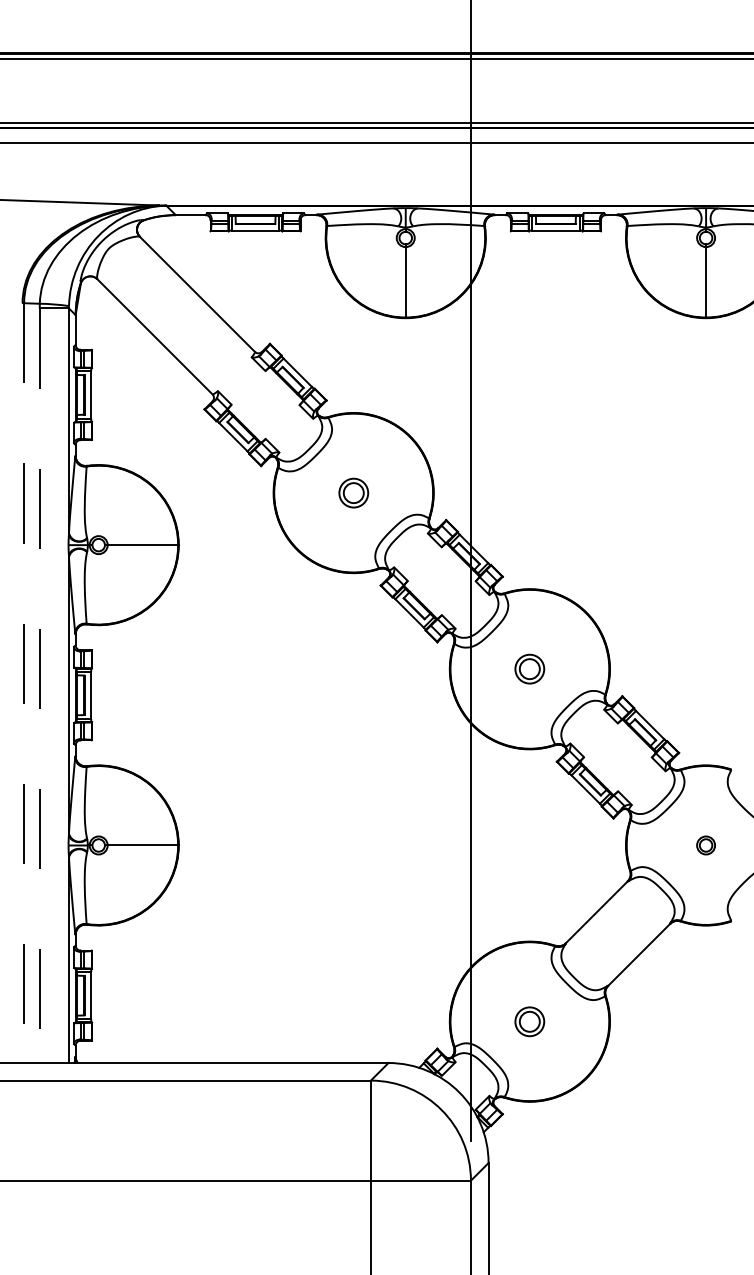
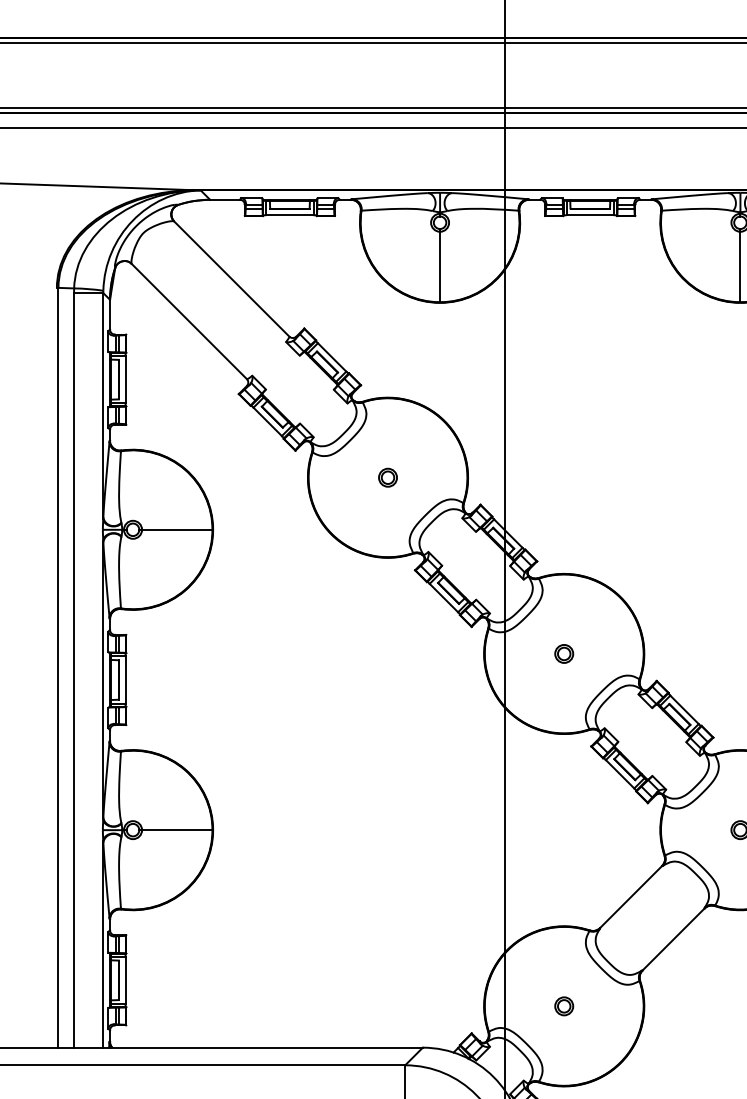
part: (353, 492) -> (387, 477), size x0.62
part: (529, 669) -> (563, 654), size x0.62
line: (24, 683) -> (58, 668), dashed -> solid
line: (39, 686) -> (73, 671), dashed -> solid
part: (529, 1021) -> (563, 1006), size x0.62

